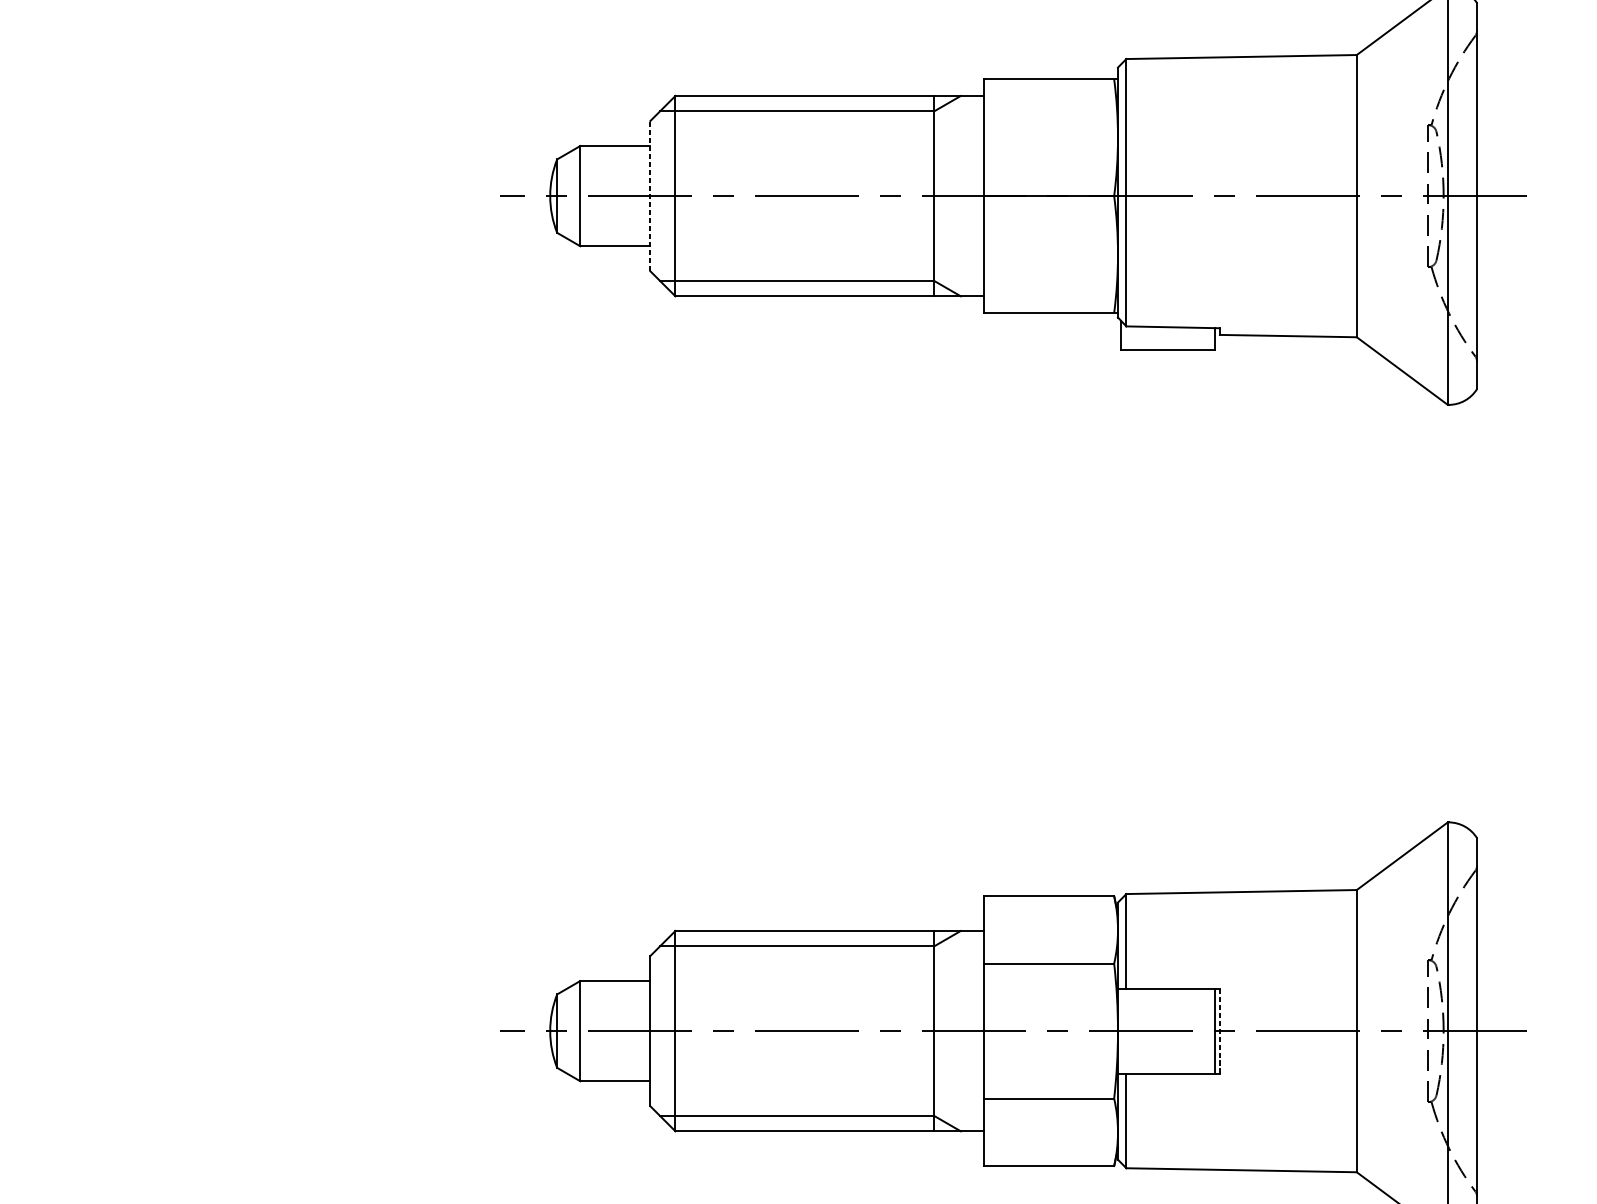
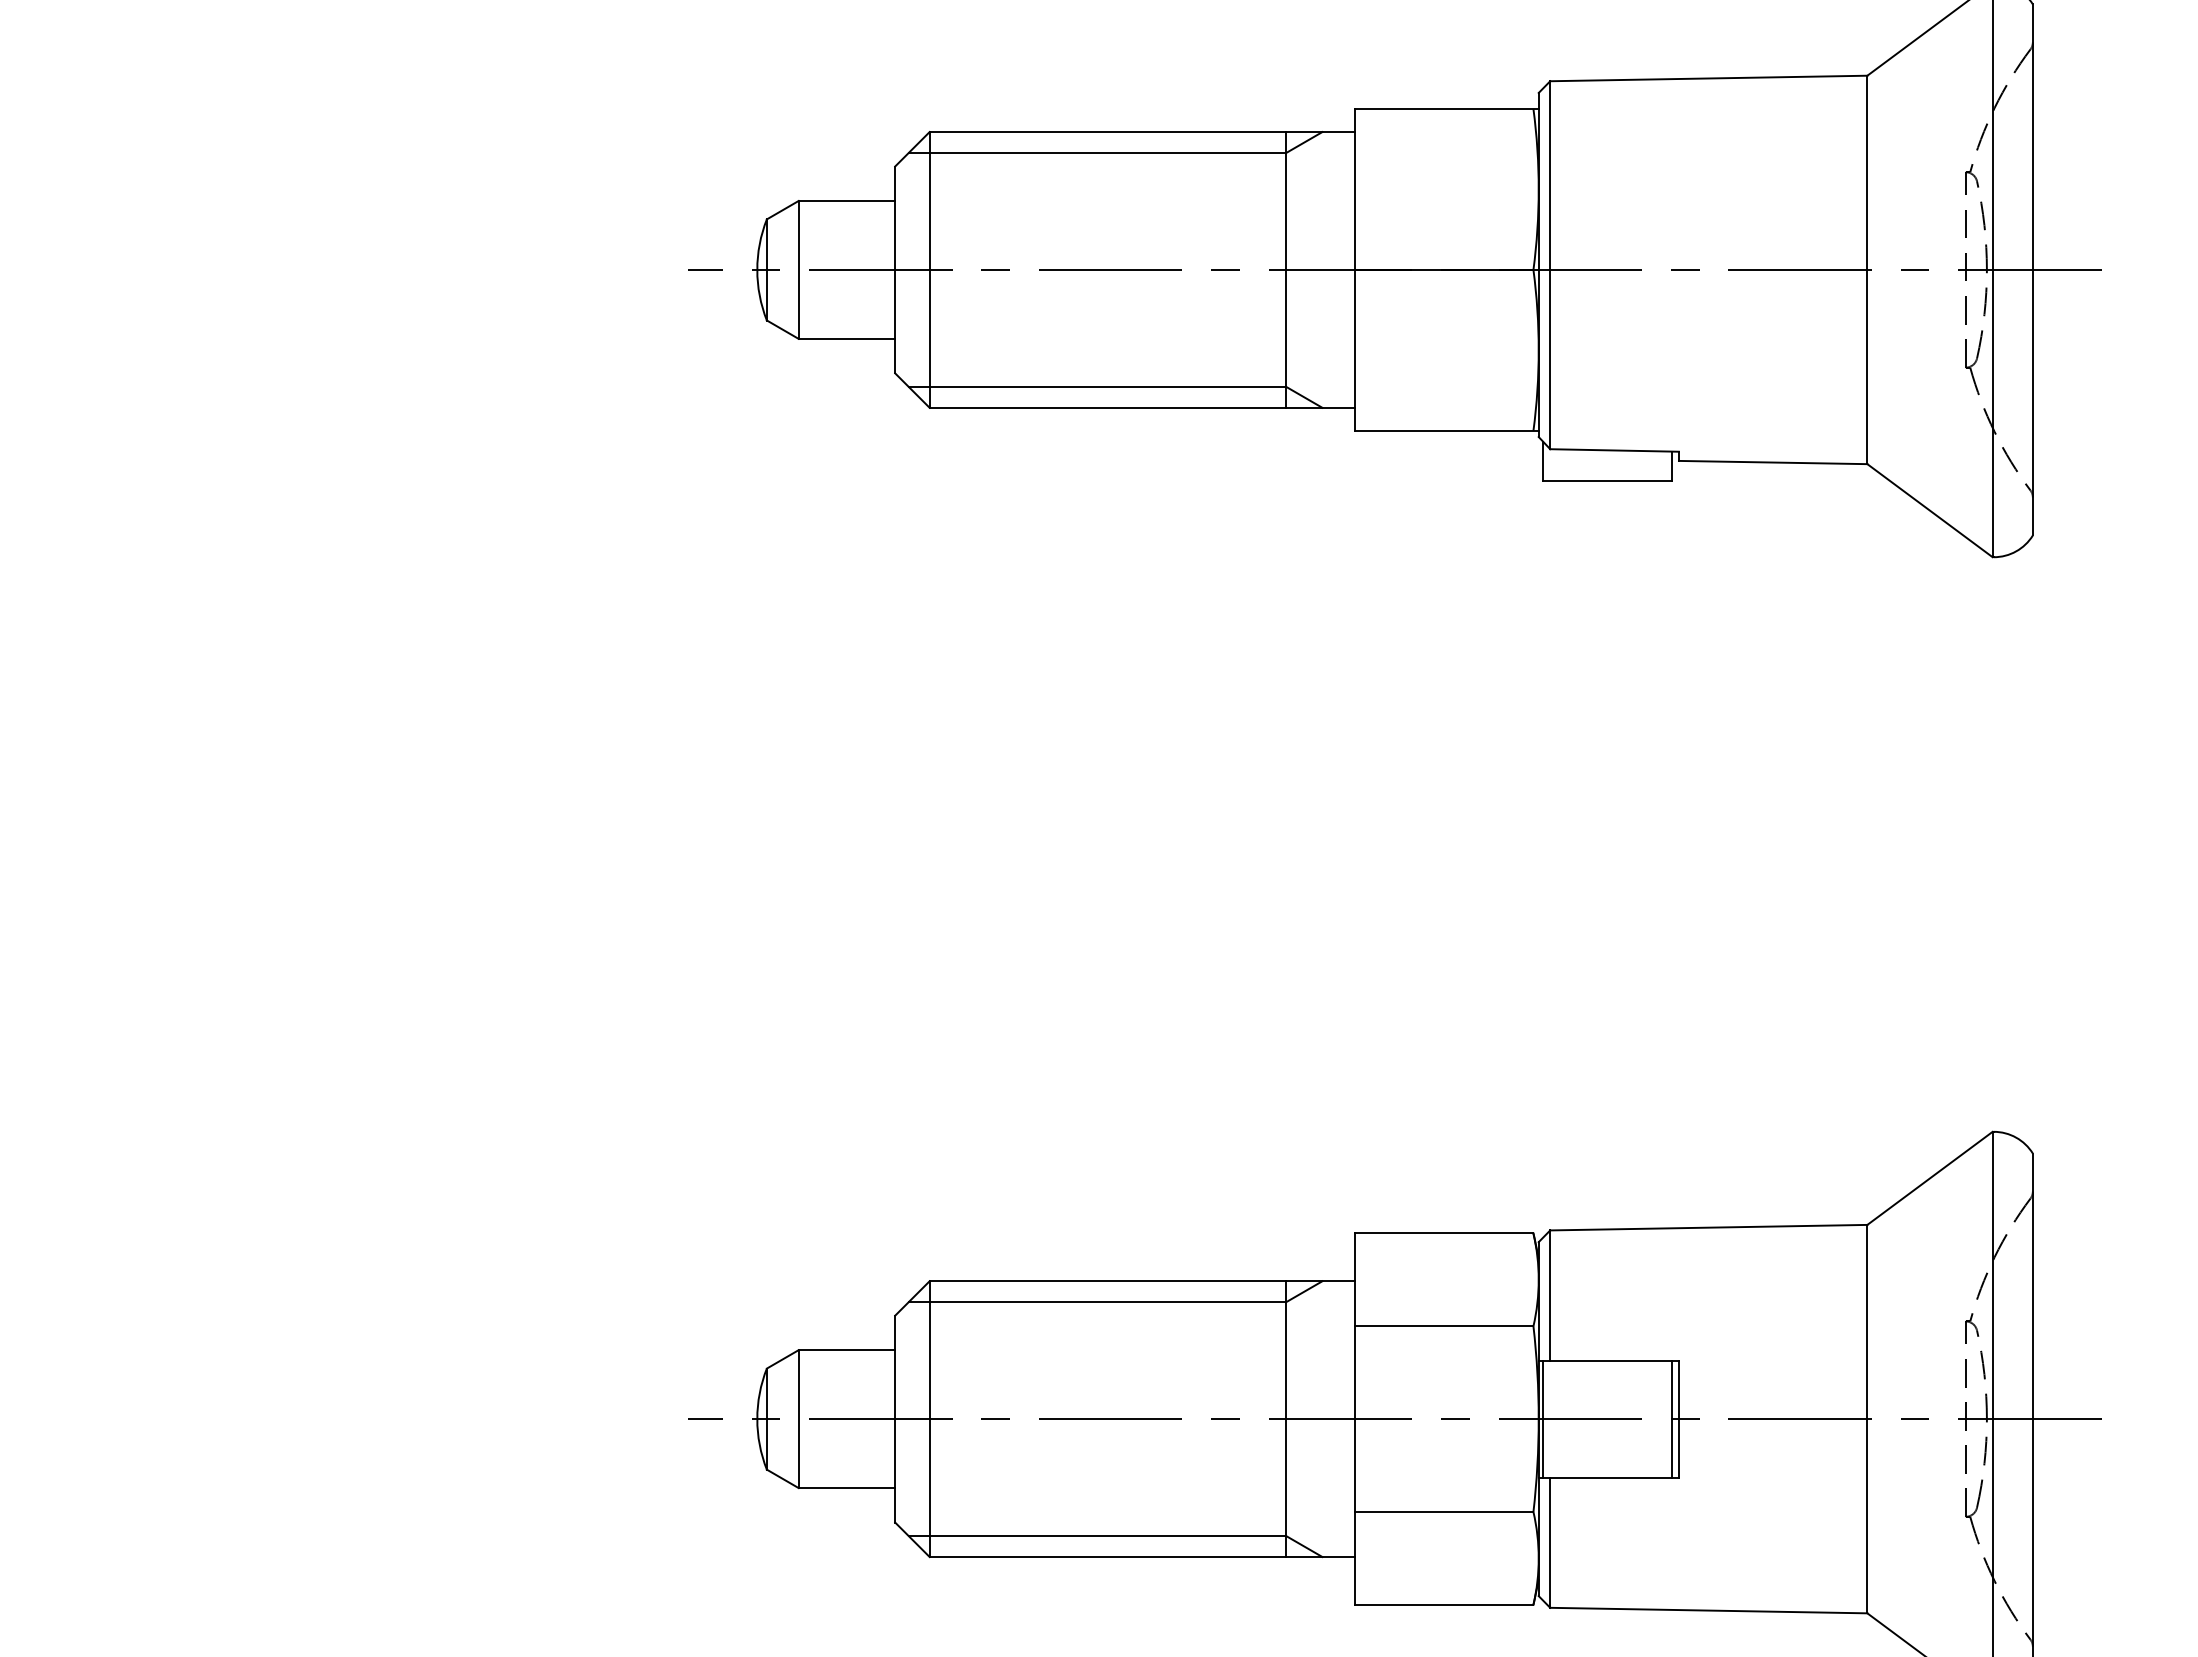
line: (650, 195) -> (895, 269), dashed -> solid
line: (1121, 1030) -> (1543, 1418), added
line: (1219, 1031) -> (1678, 1419), dashed -> solid

